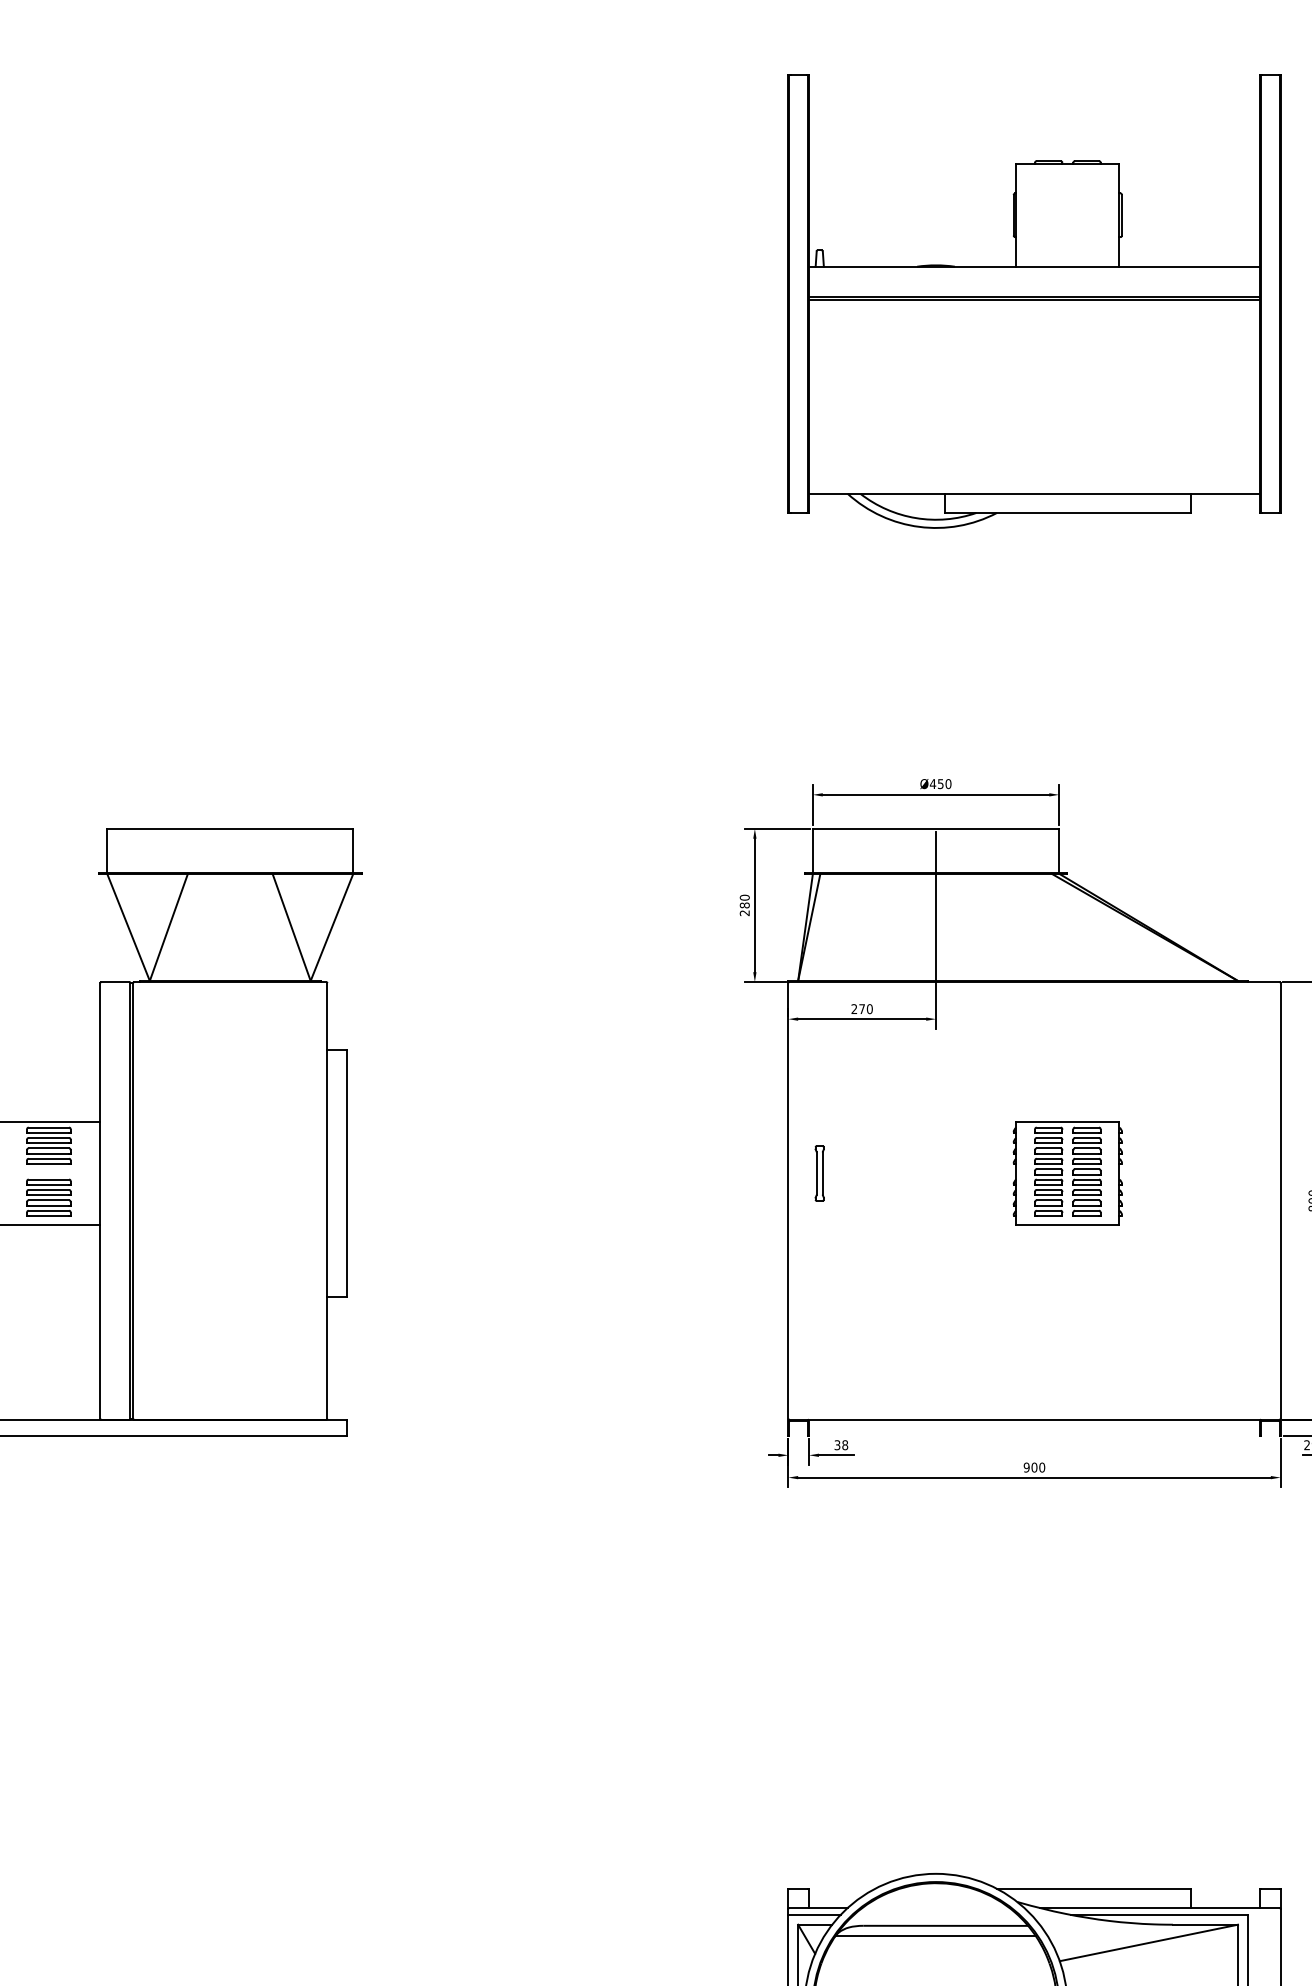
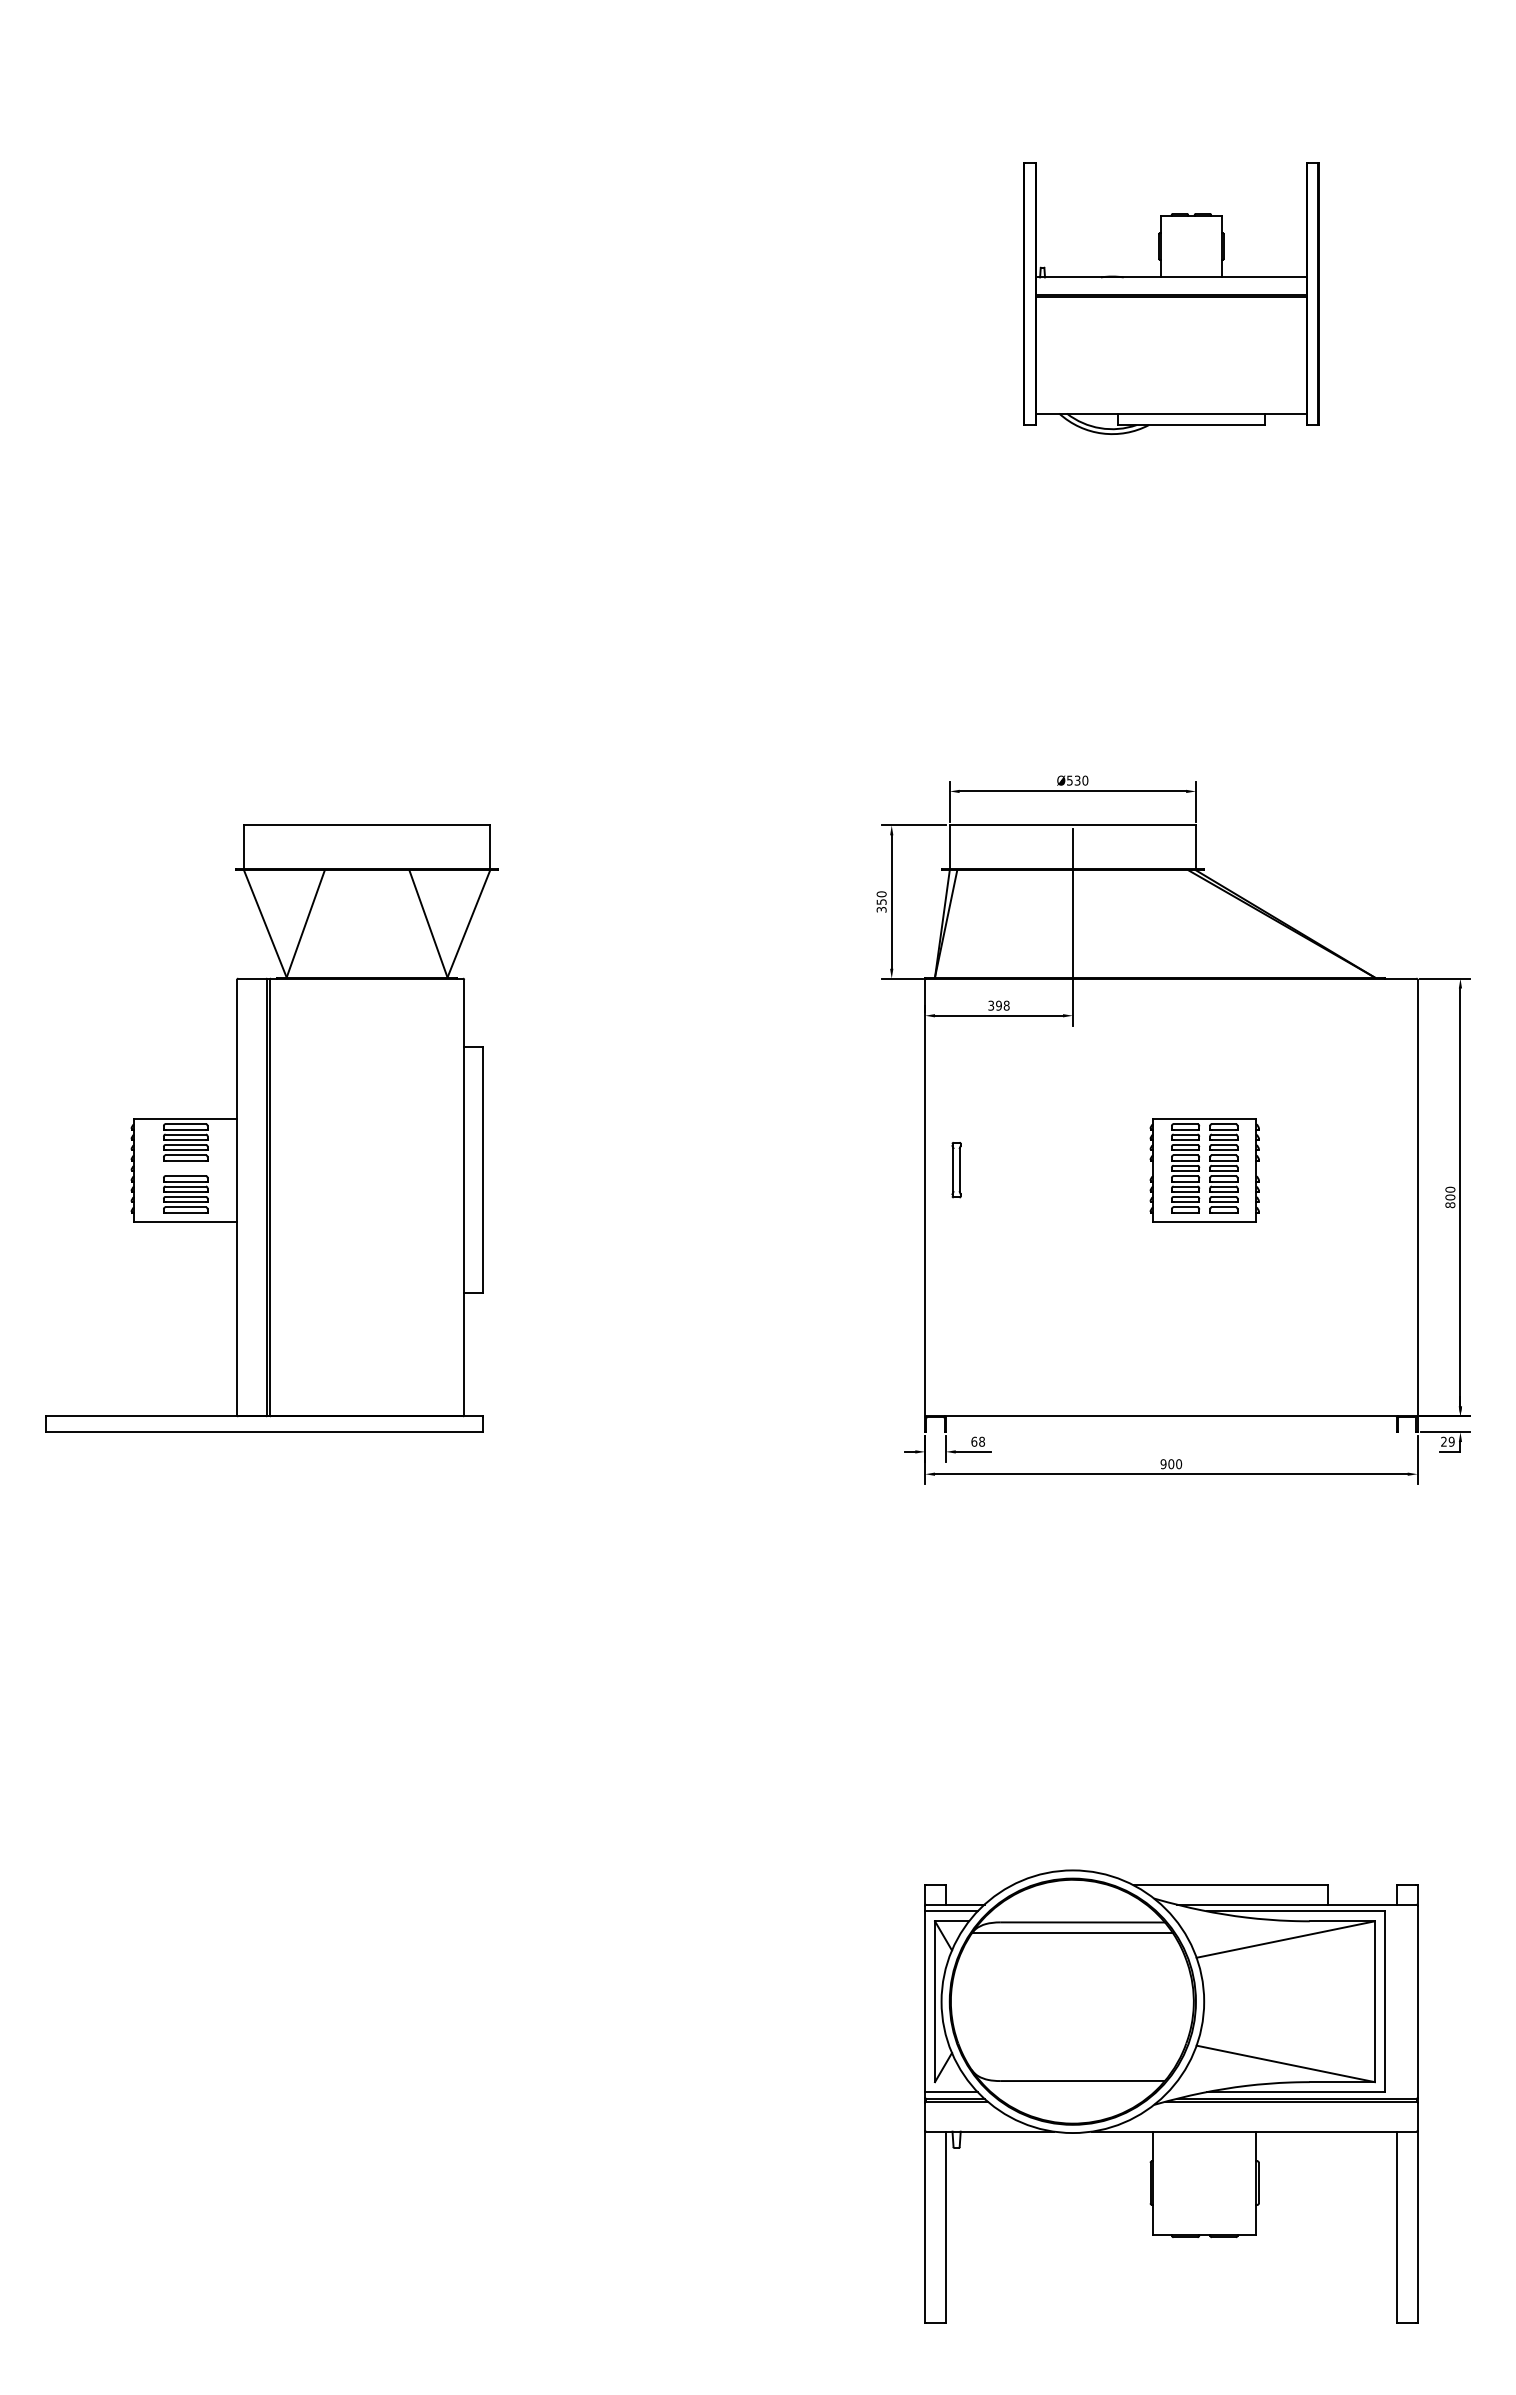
part: (1034, 301) -> (1171, 298), size x0.6
text: (936, 783) -> (1073, 780), Ø450 -> Ø530
text: (744, 908) -> (881, 905), 280 -> 350
text: (861, 1008) -> (998, 1005), 270 -> 398
text: (837, 1444) -> (974, 1441), 38 -> 68

